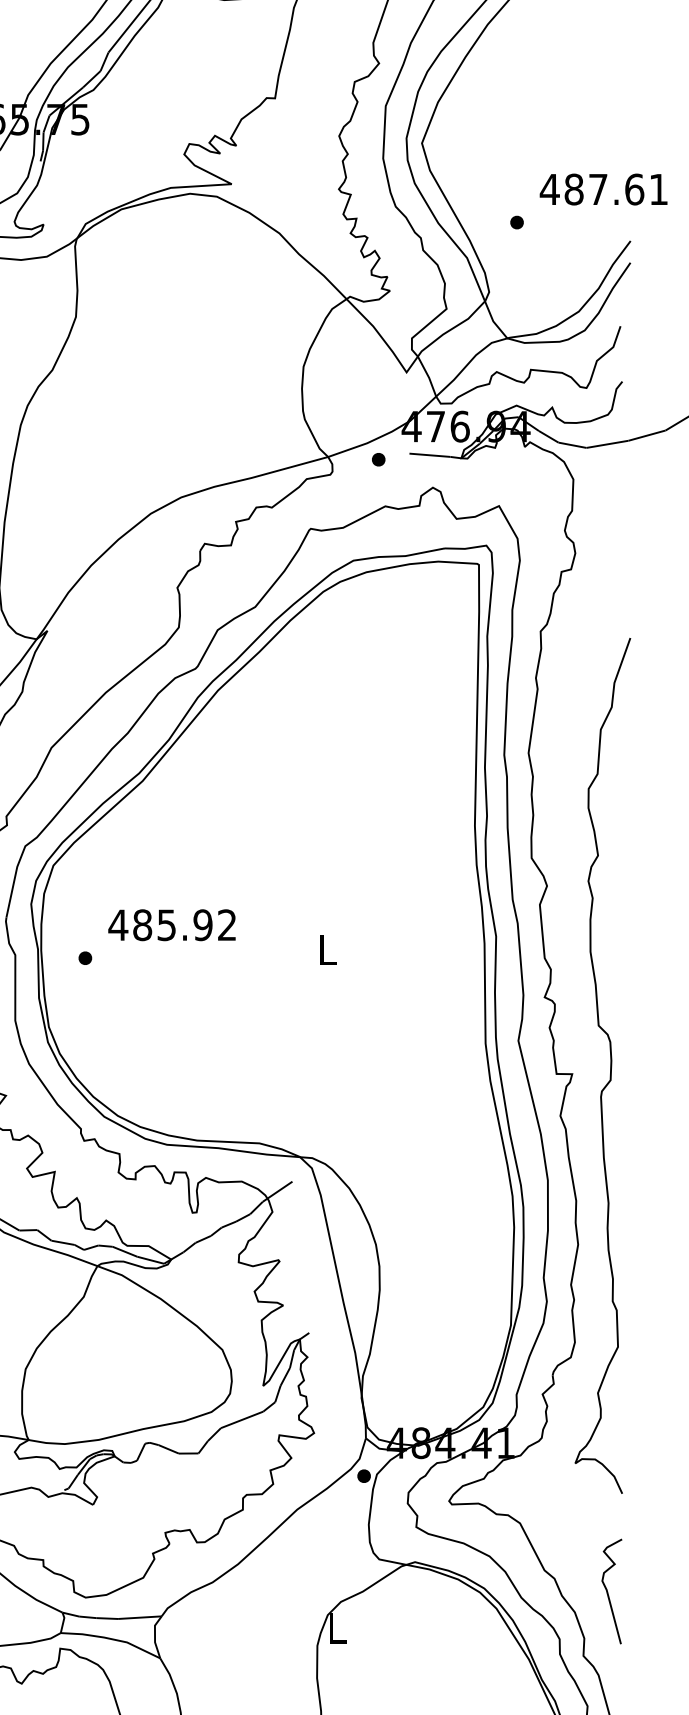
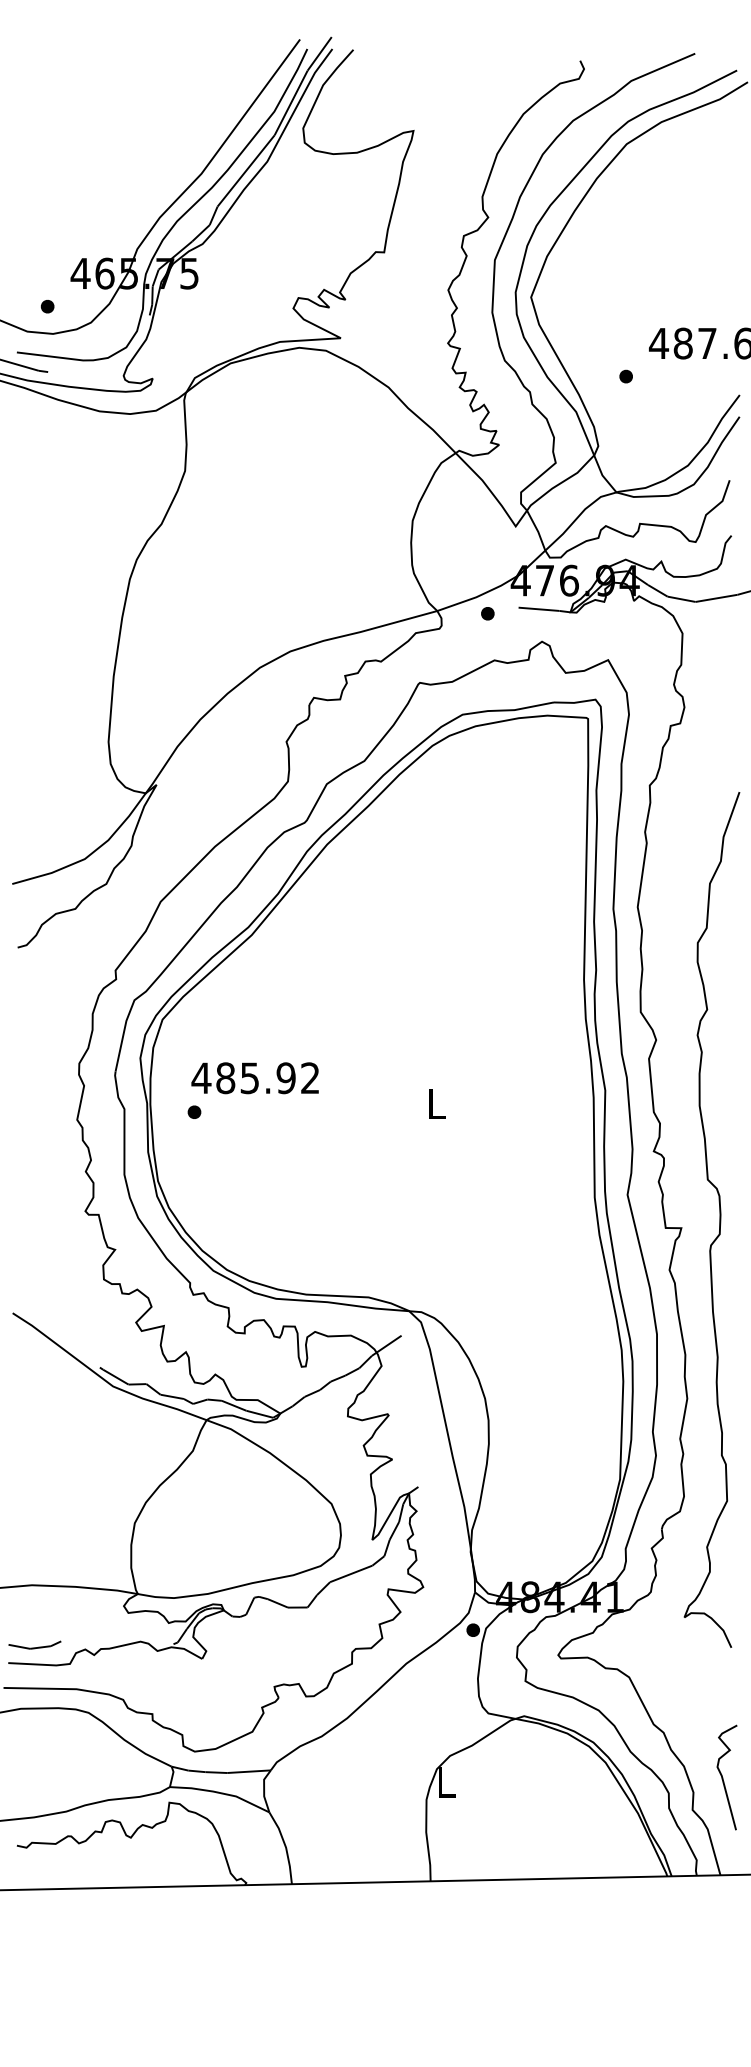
text: (171, 925) -> (254, 1078), moved
curve: (608, 1591) -> (723, 1777), moved

